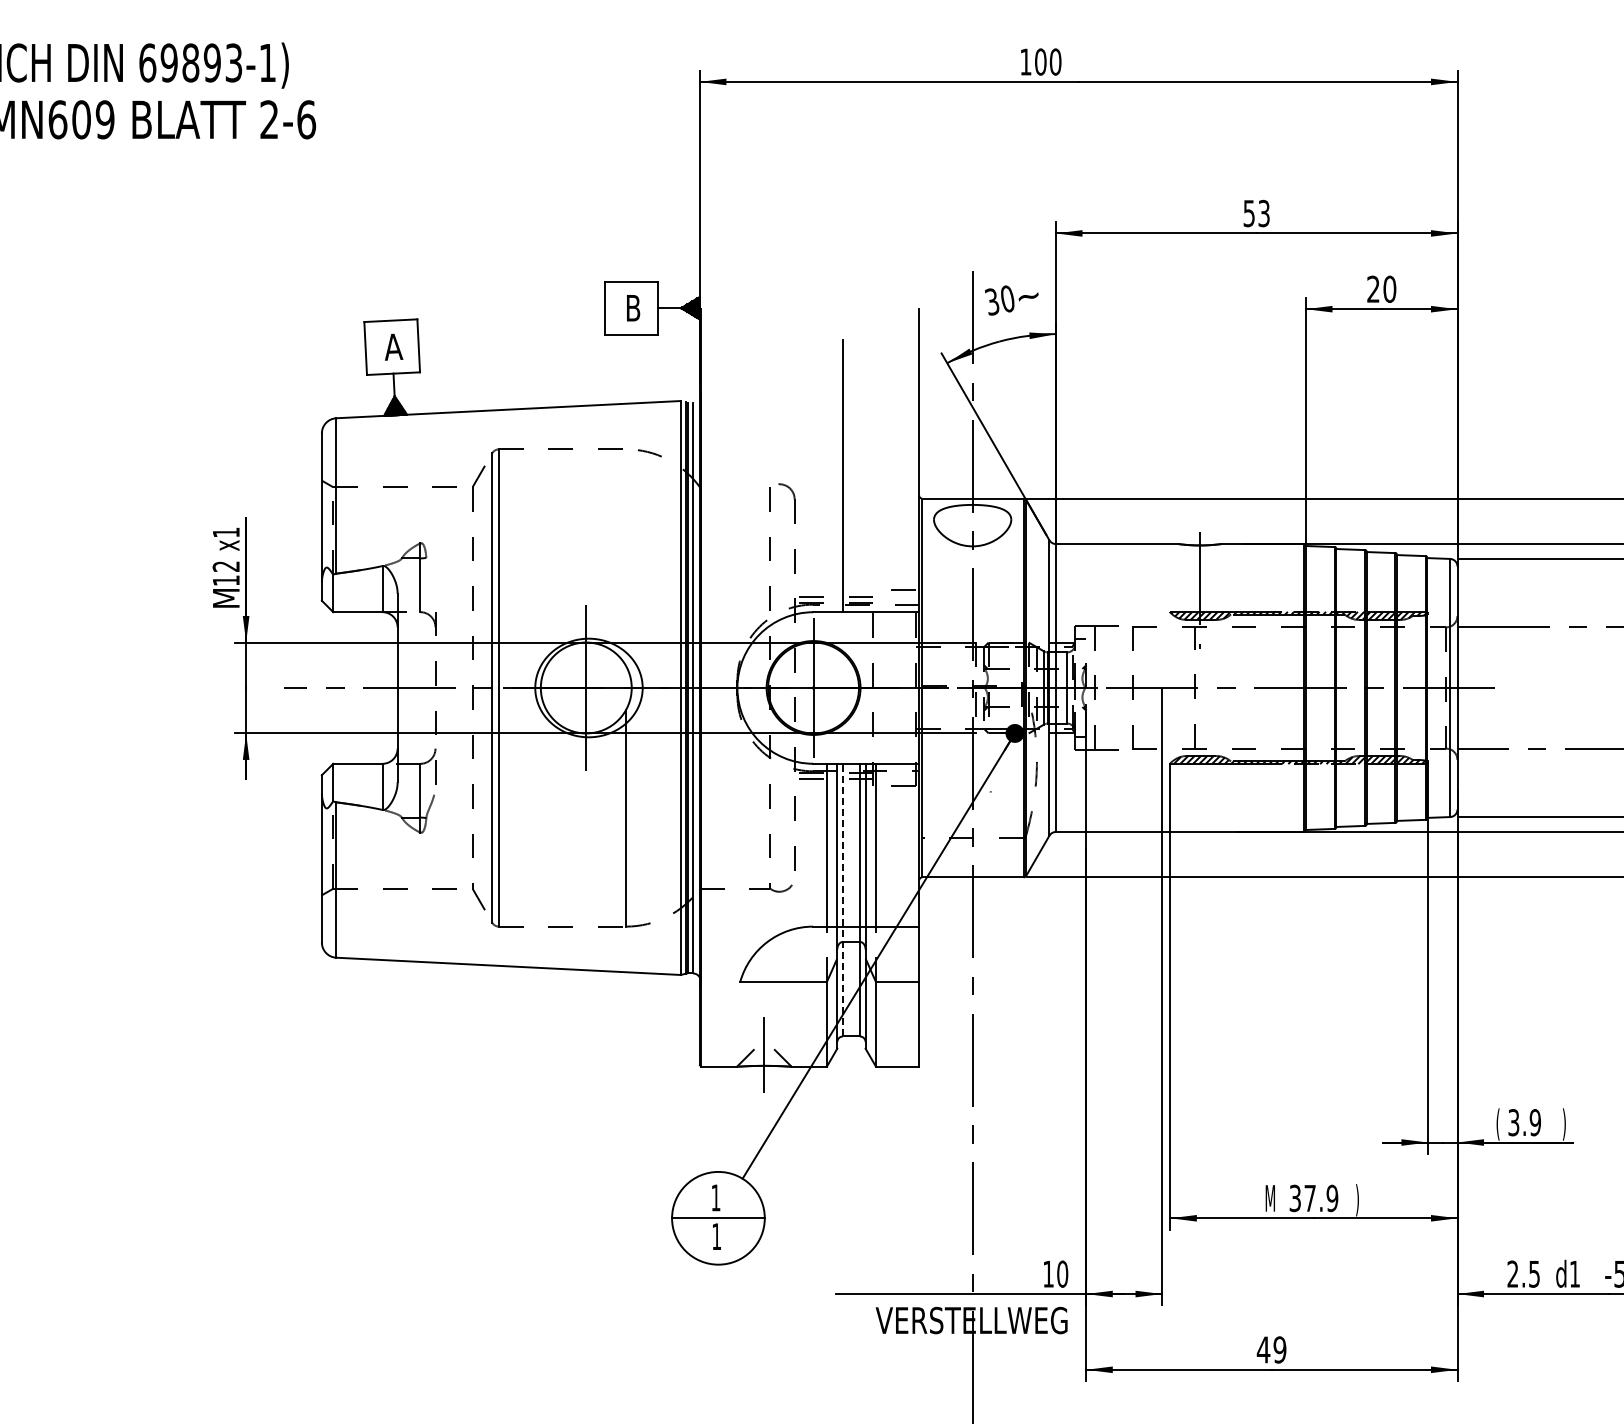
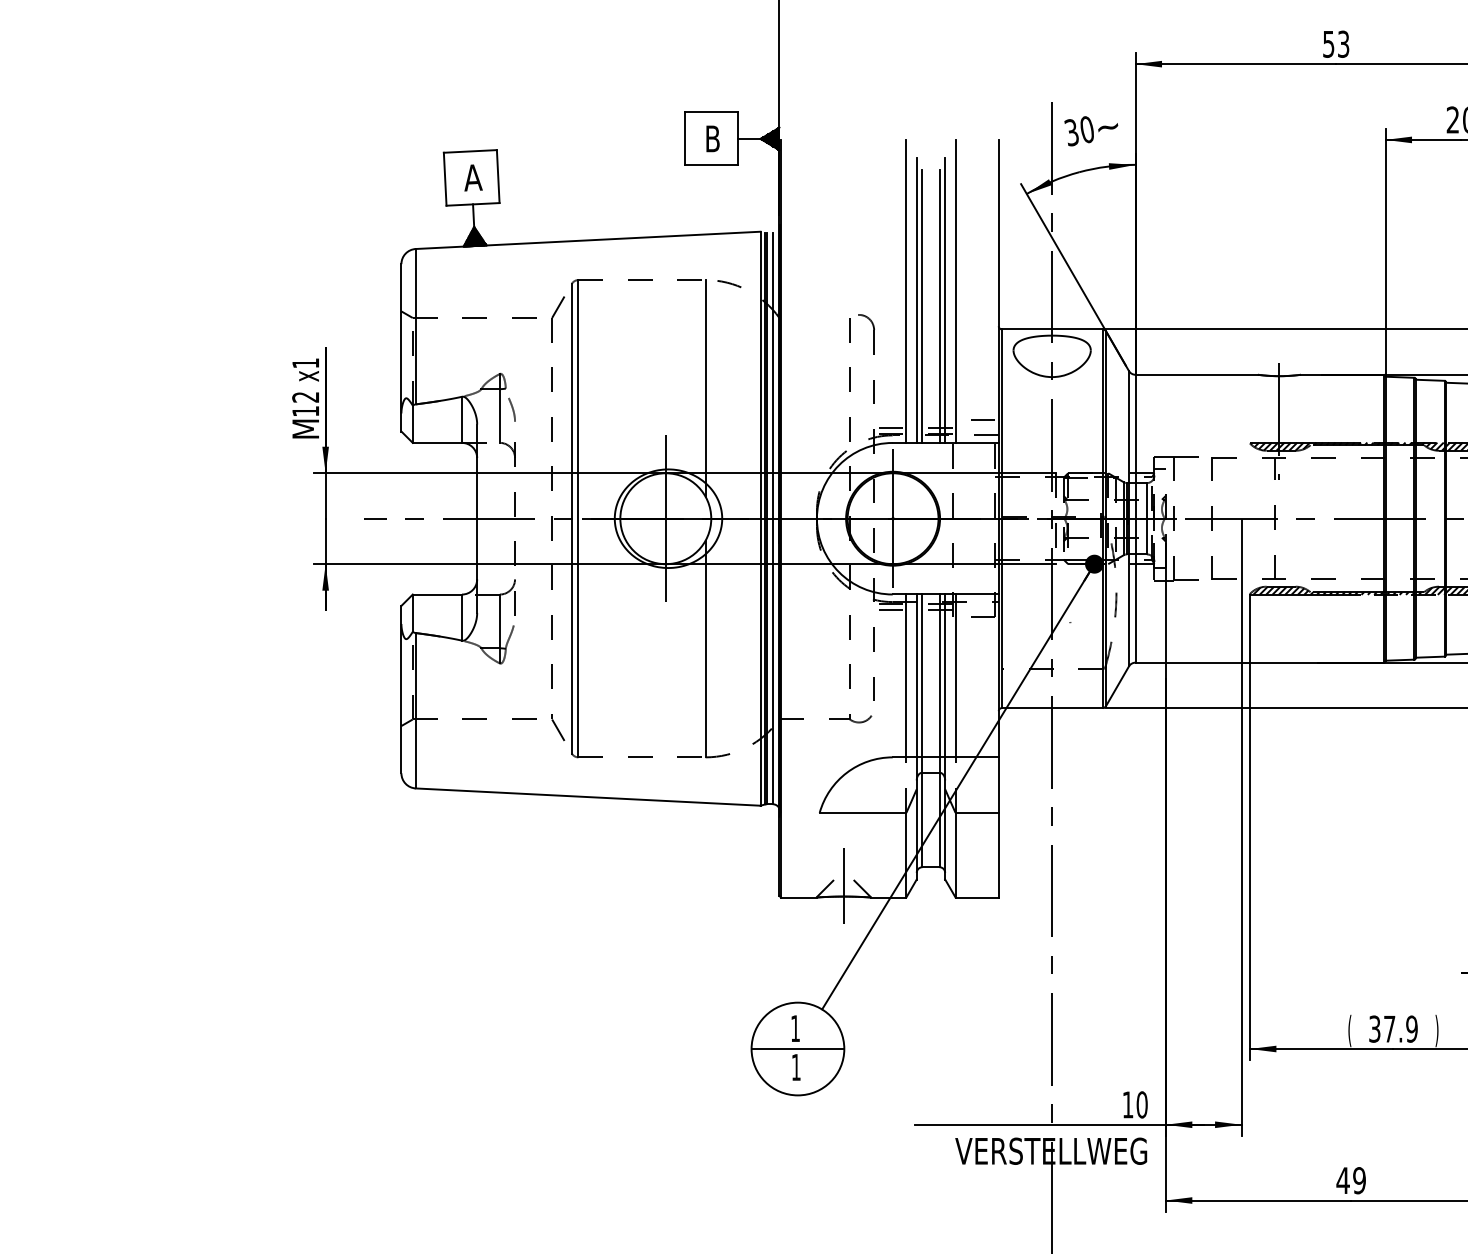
line: (826, 460) -> (906, 291), added
line: (876, 460) -> (956, 291), added
line: (837, 469) -> (917, 300), added
line: (865, 469) -> (945, 300), added
line: (859, 475) -> (939, 306), added
line: (626, 557) -> (706, 388), added
curve: (432, 578) -> (512, 409), added
line: (842, 899) -> (922, 730), dashed -> solid
text: (1269, 1200) -> (1349, 1031), M -> (

